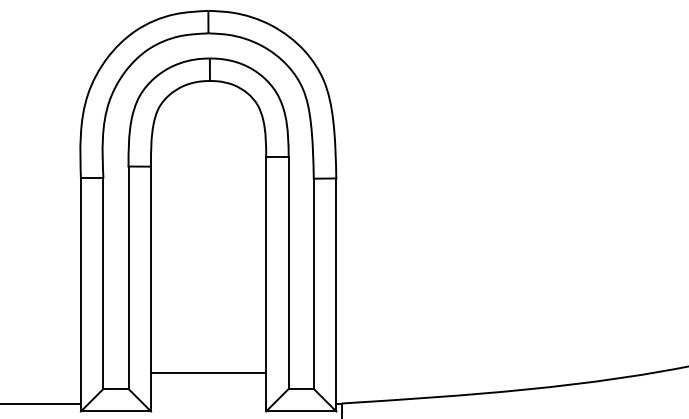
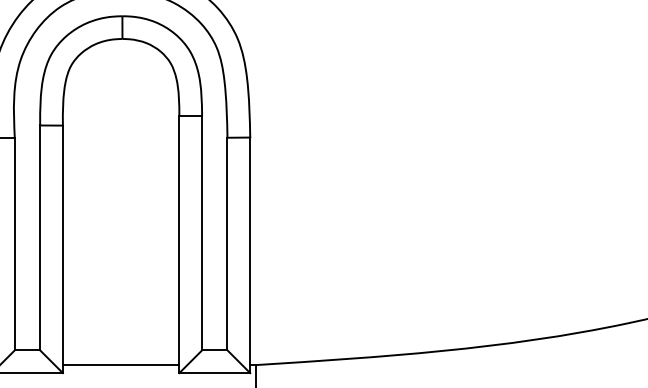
line: (208, 372) -> (121, 365), moved

